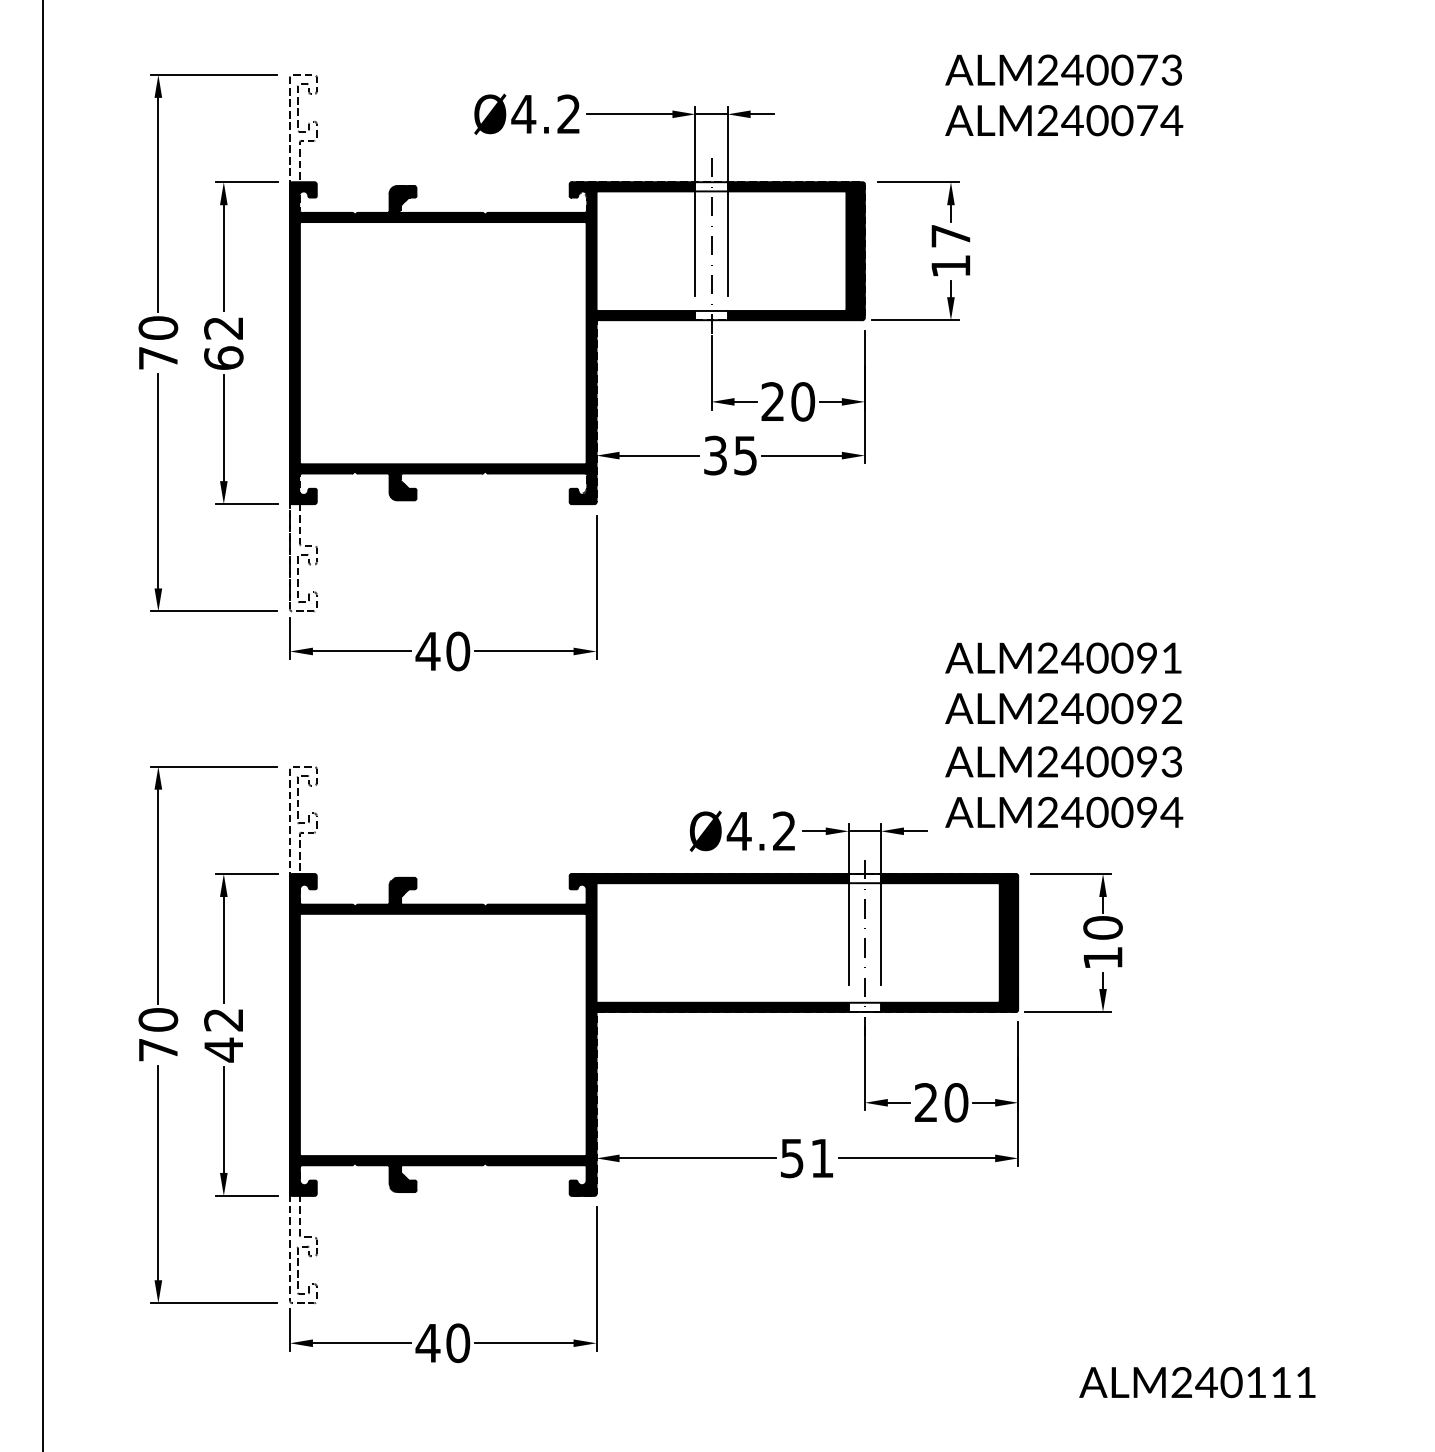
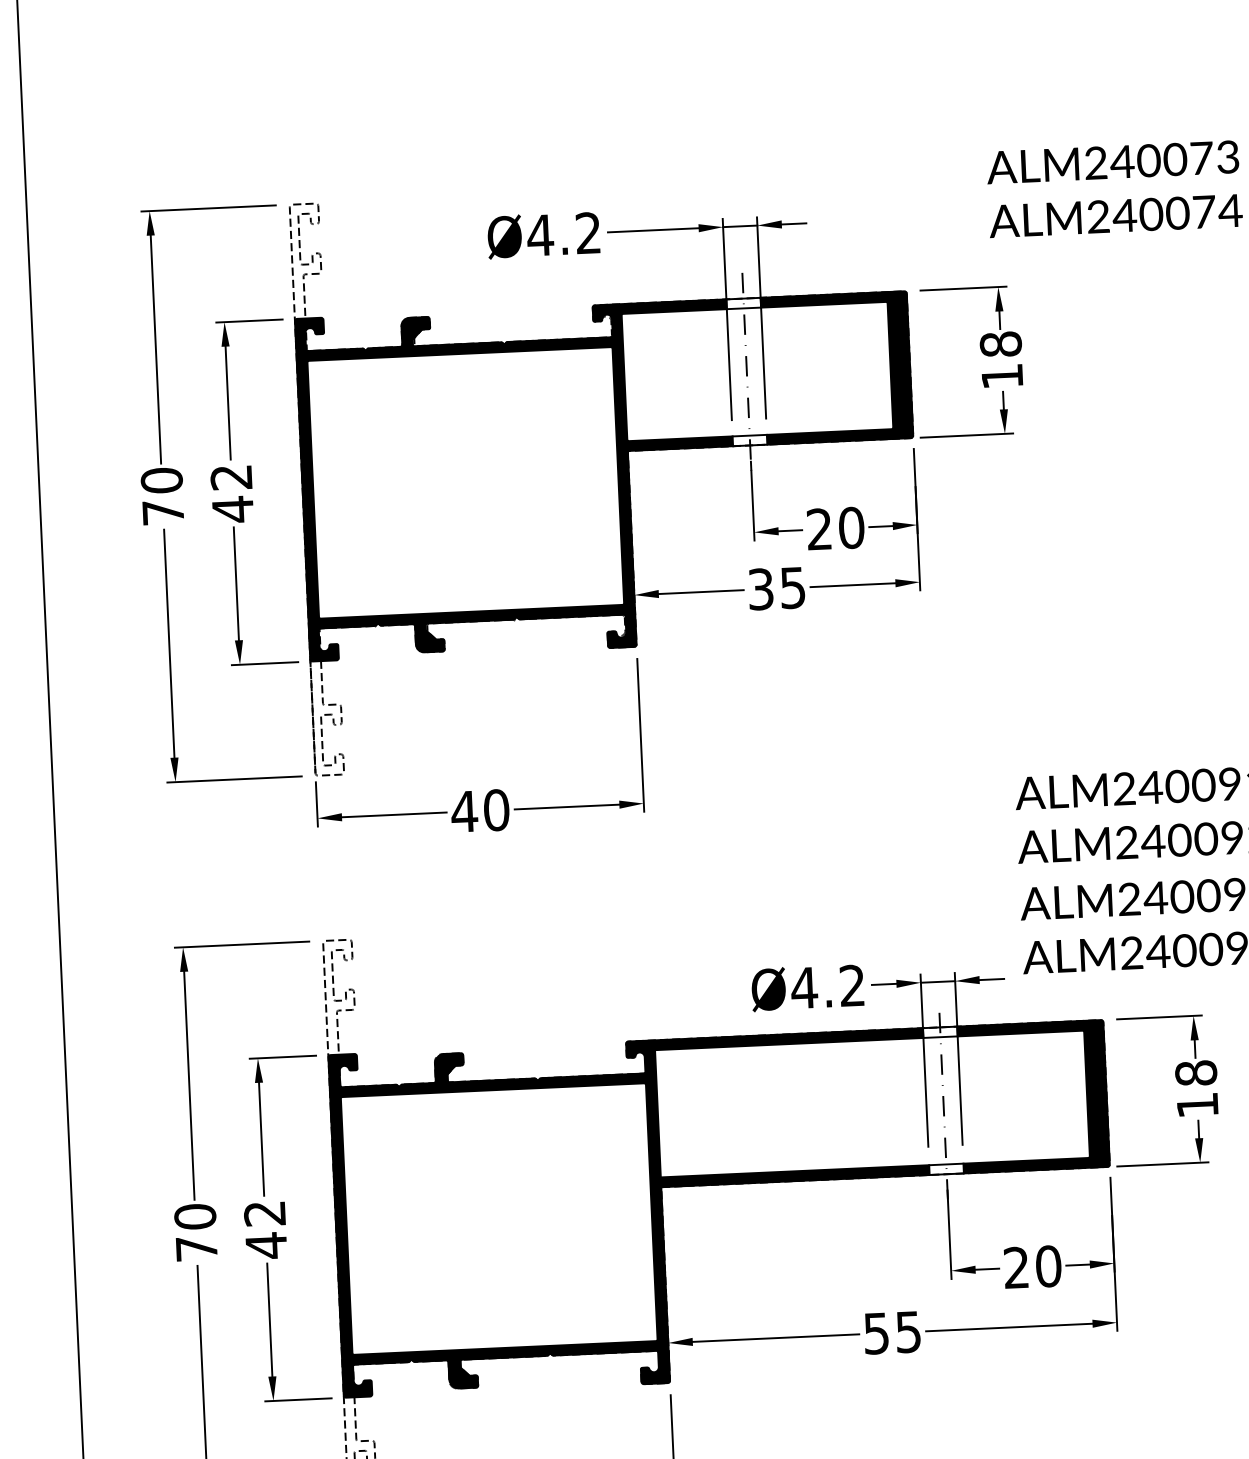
text: (950, 235) -> (1000, 343), 17 -> 18
text: (223, 357) -> (232, 508), 62 -> 42
text: (1102, 927) -> (1195, 1072), 10 -> 18
text: (822, 1158) -> (908, 1332), 51 -> 55

